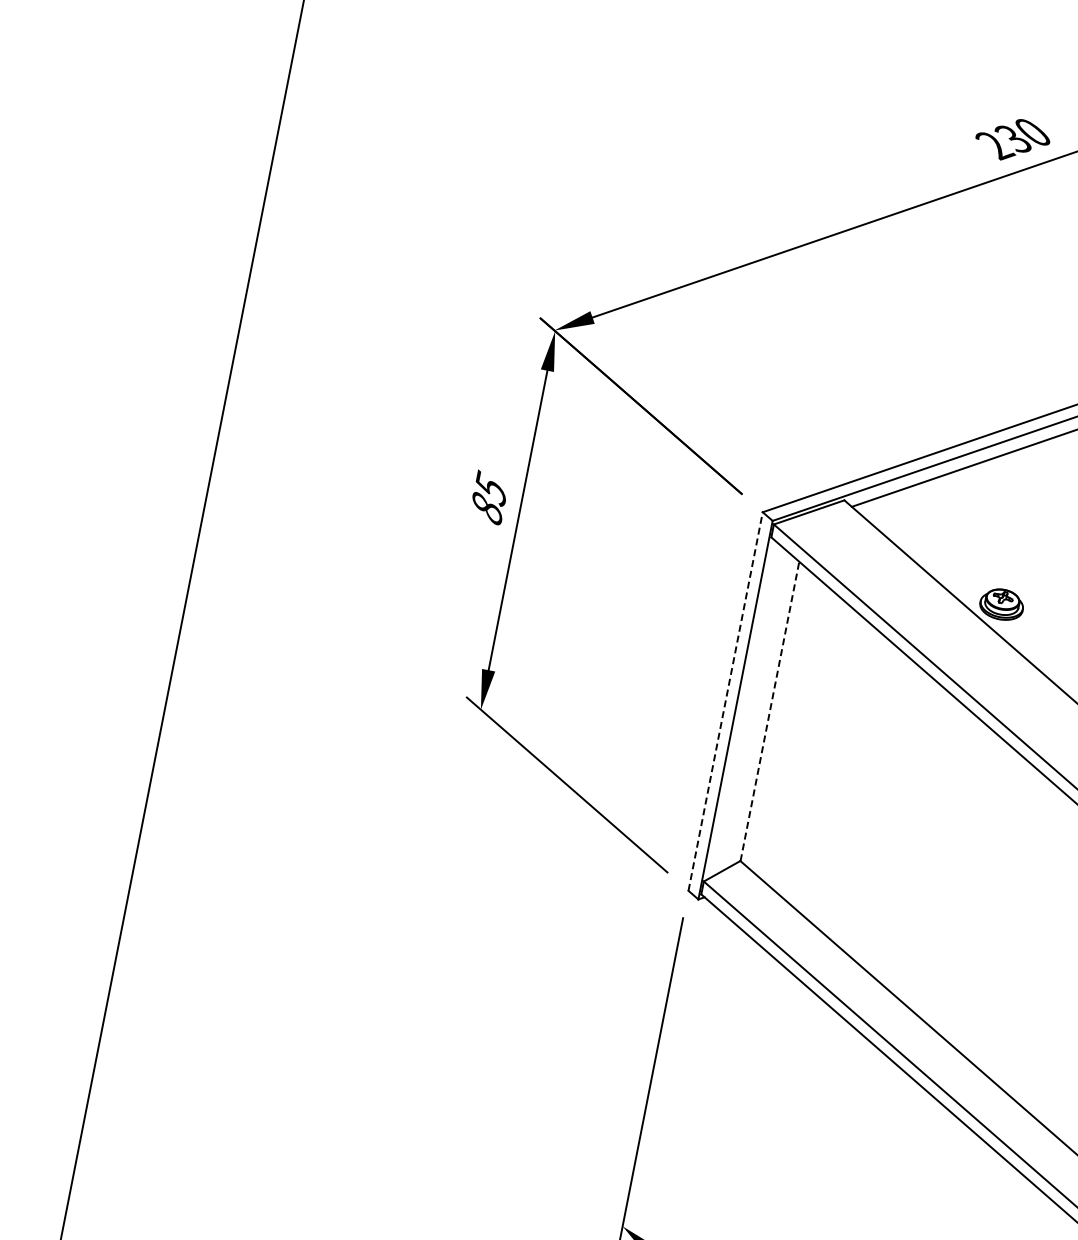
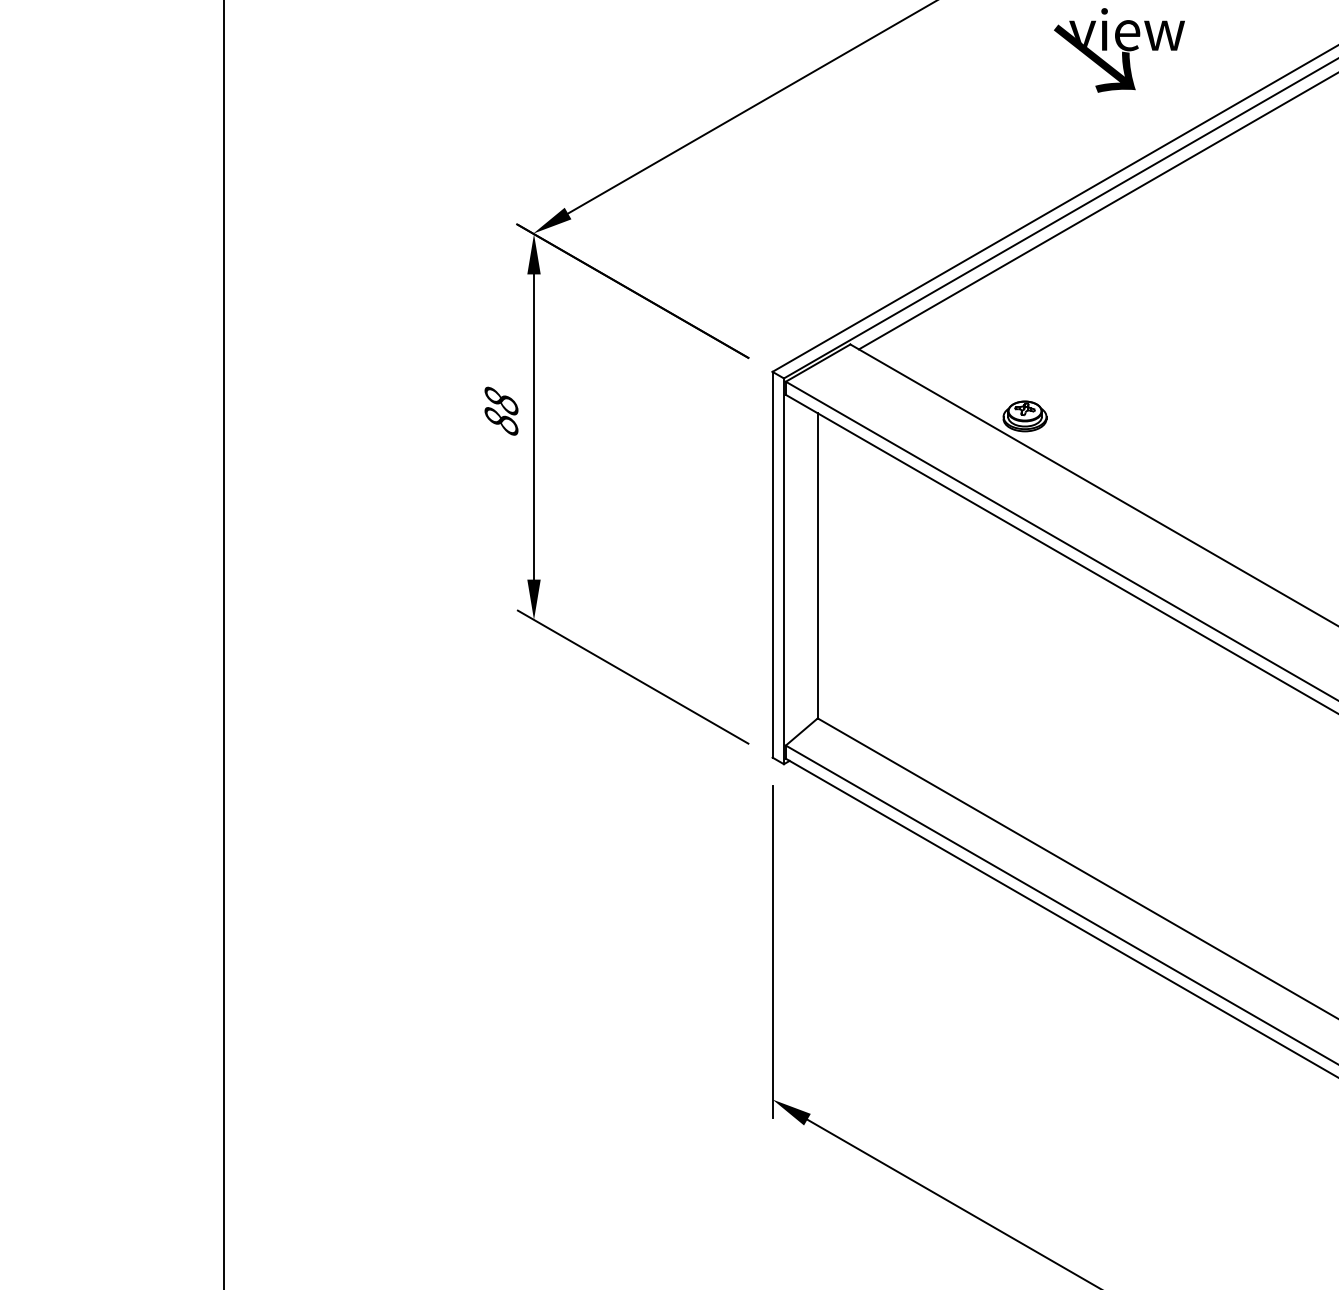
text: (491, 488) -> (501, 400), 85 -> 88
line: (725, 701) -> (772, 564), dashed -> solid
line: (769, 710) -> (817, 565), dashed -> solid

